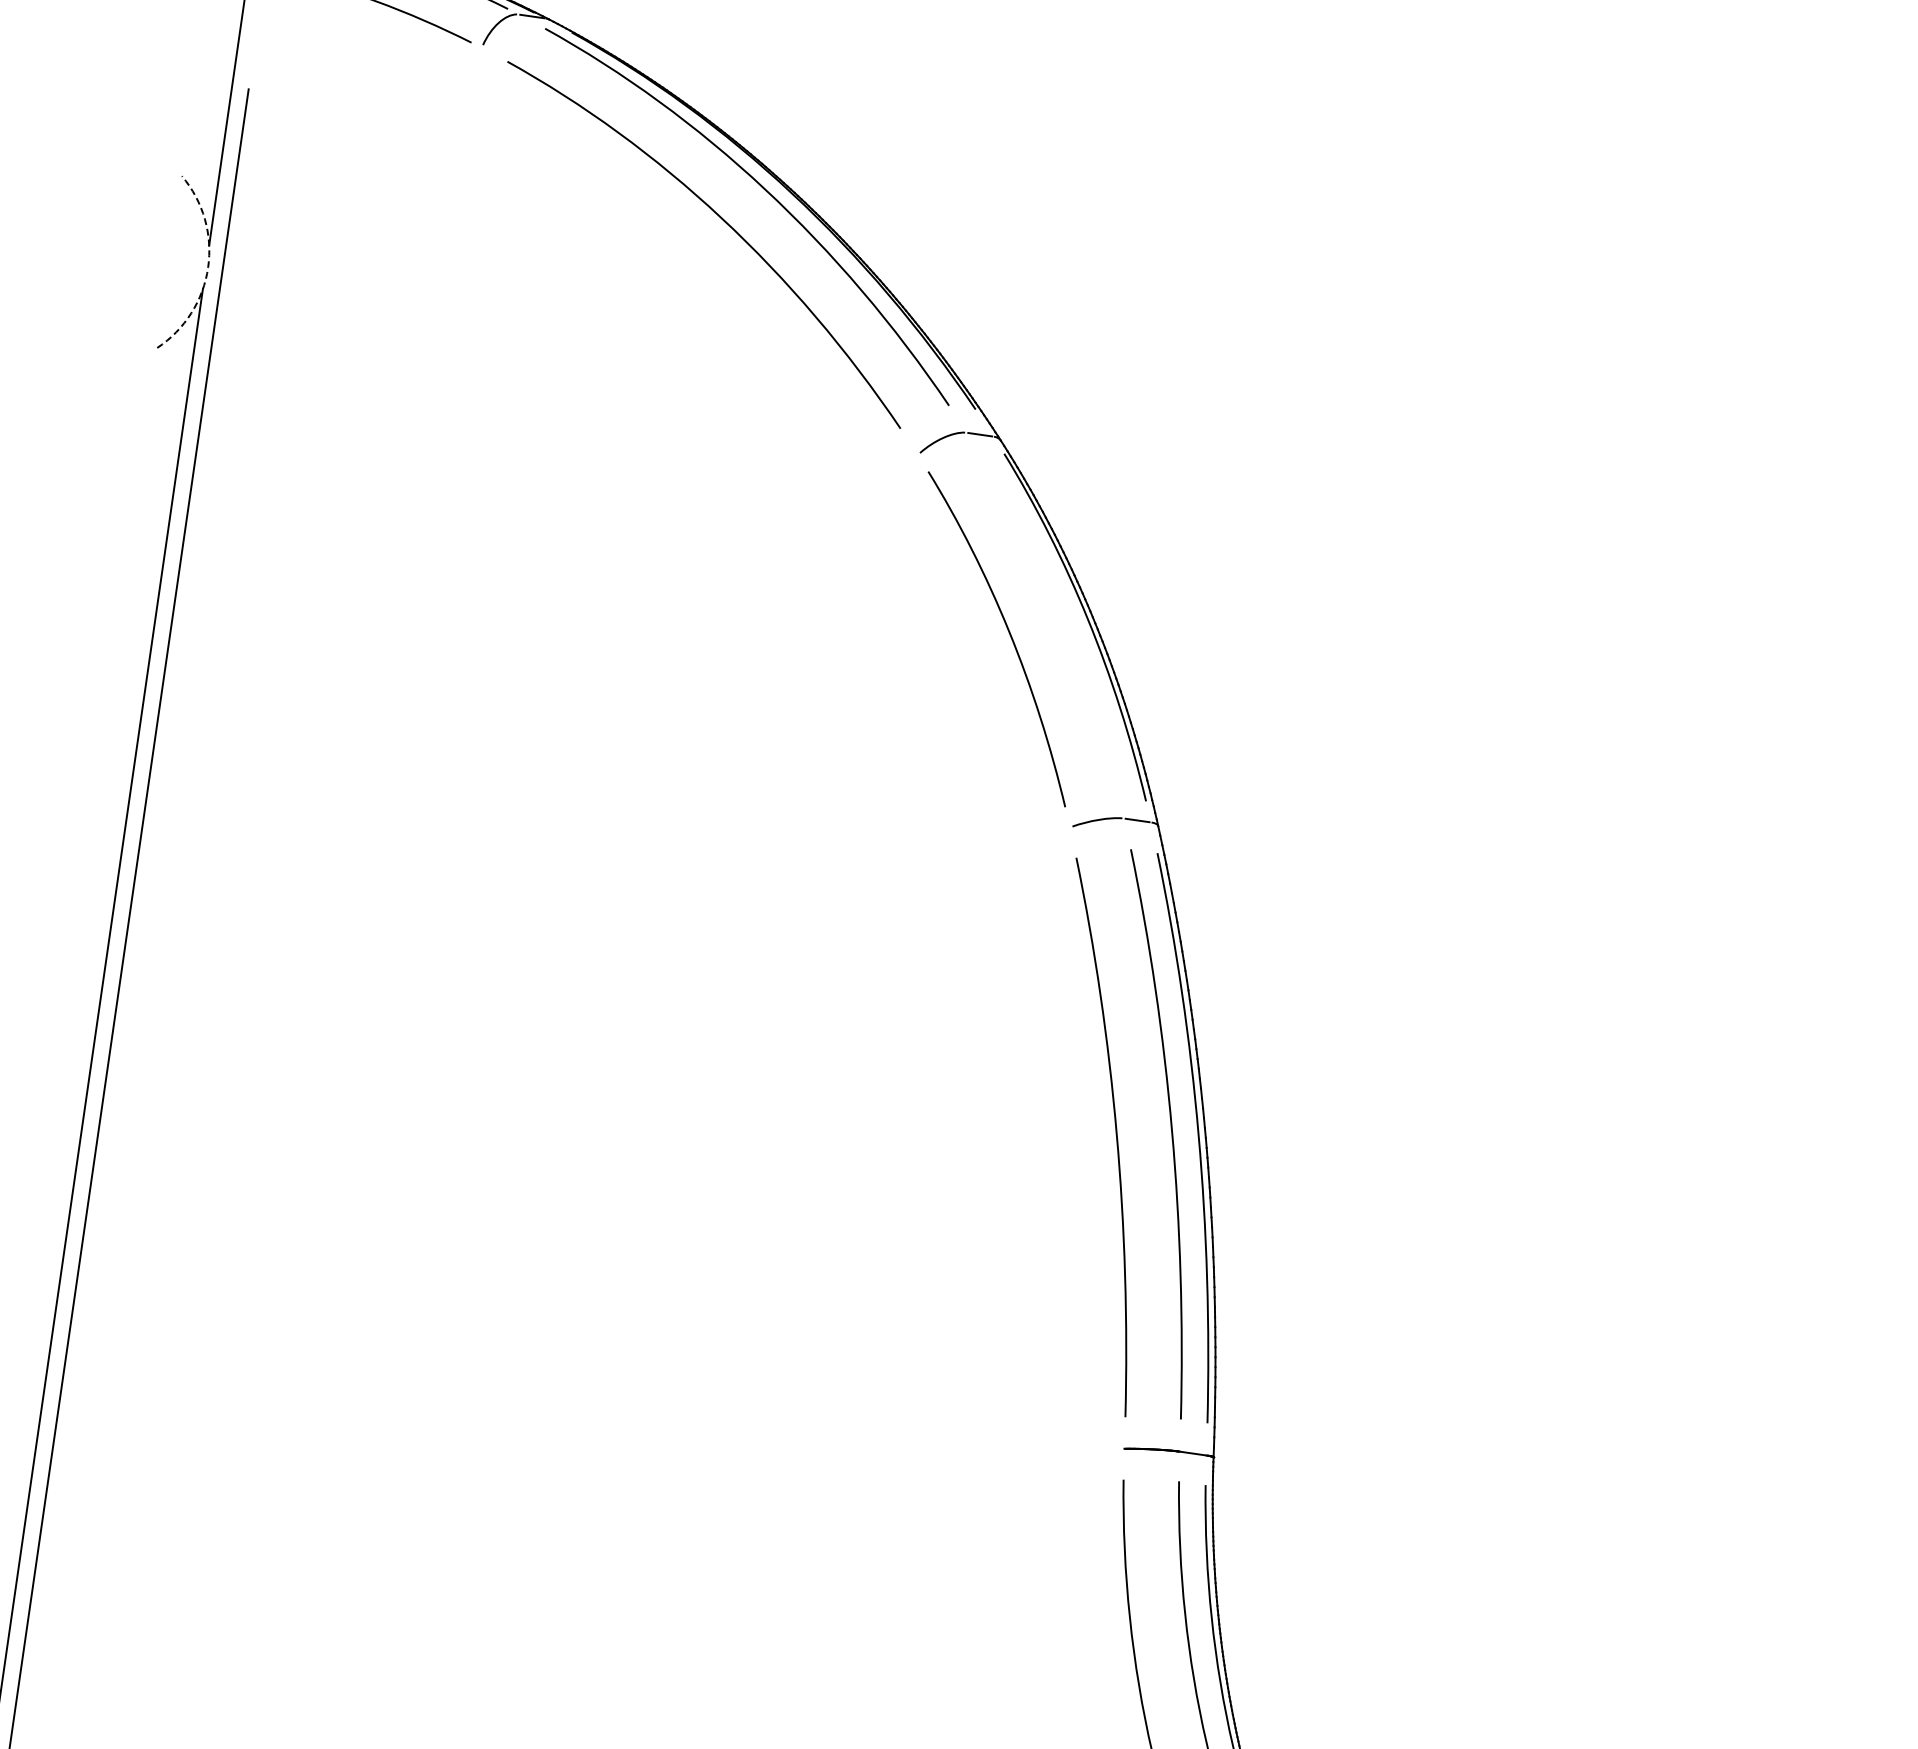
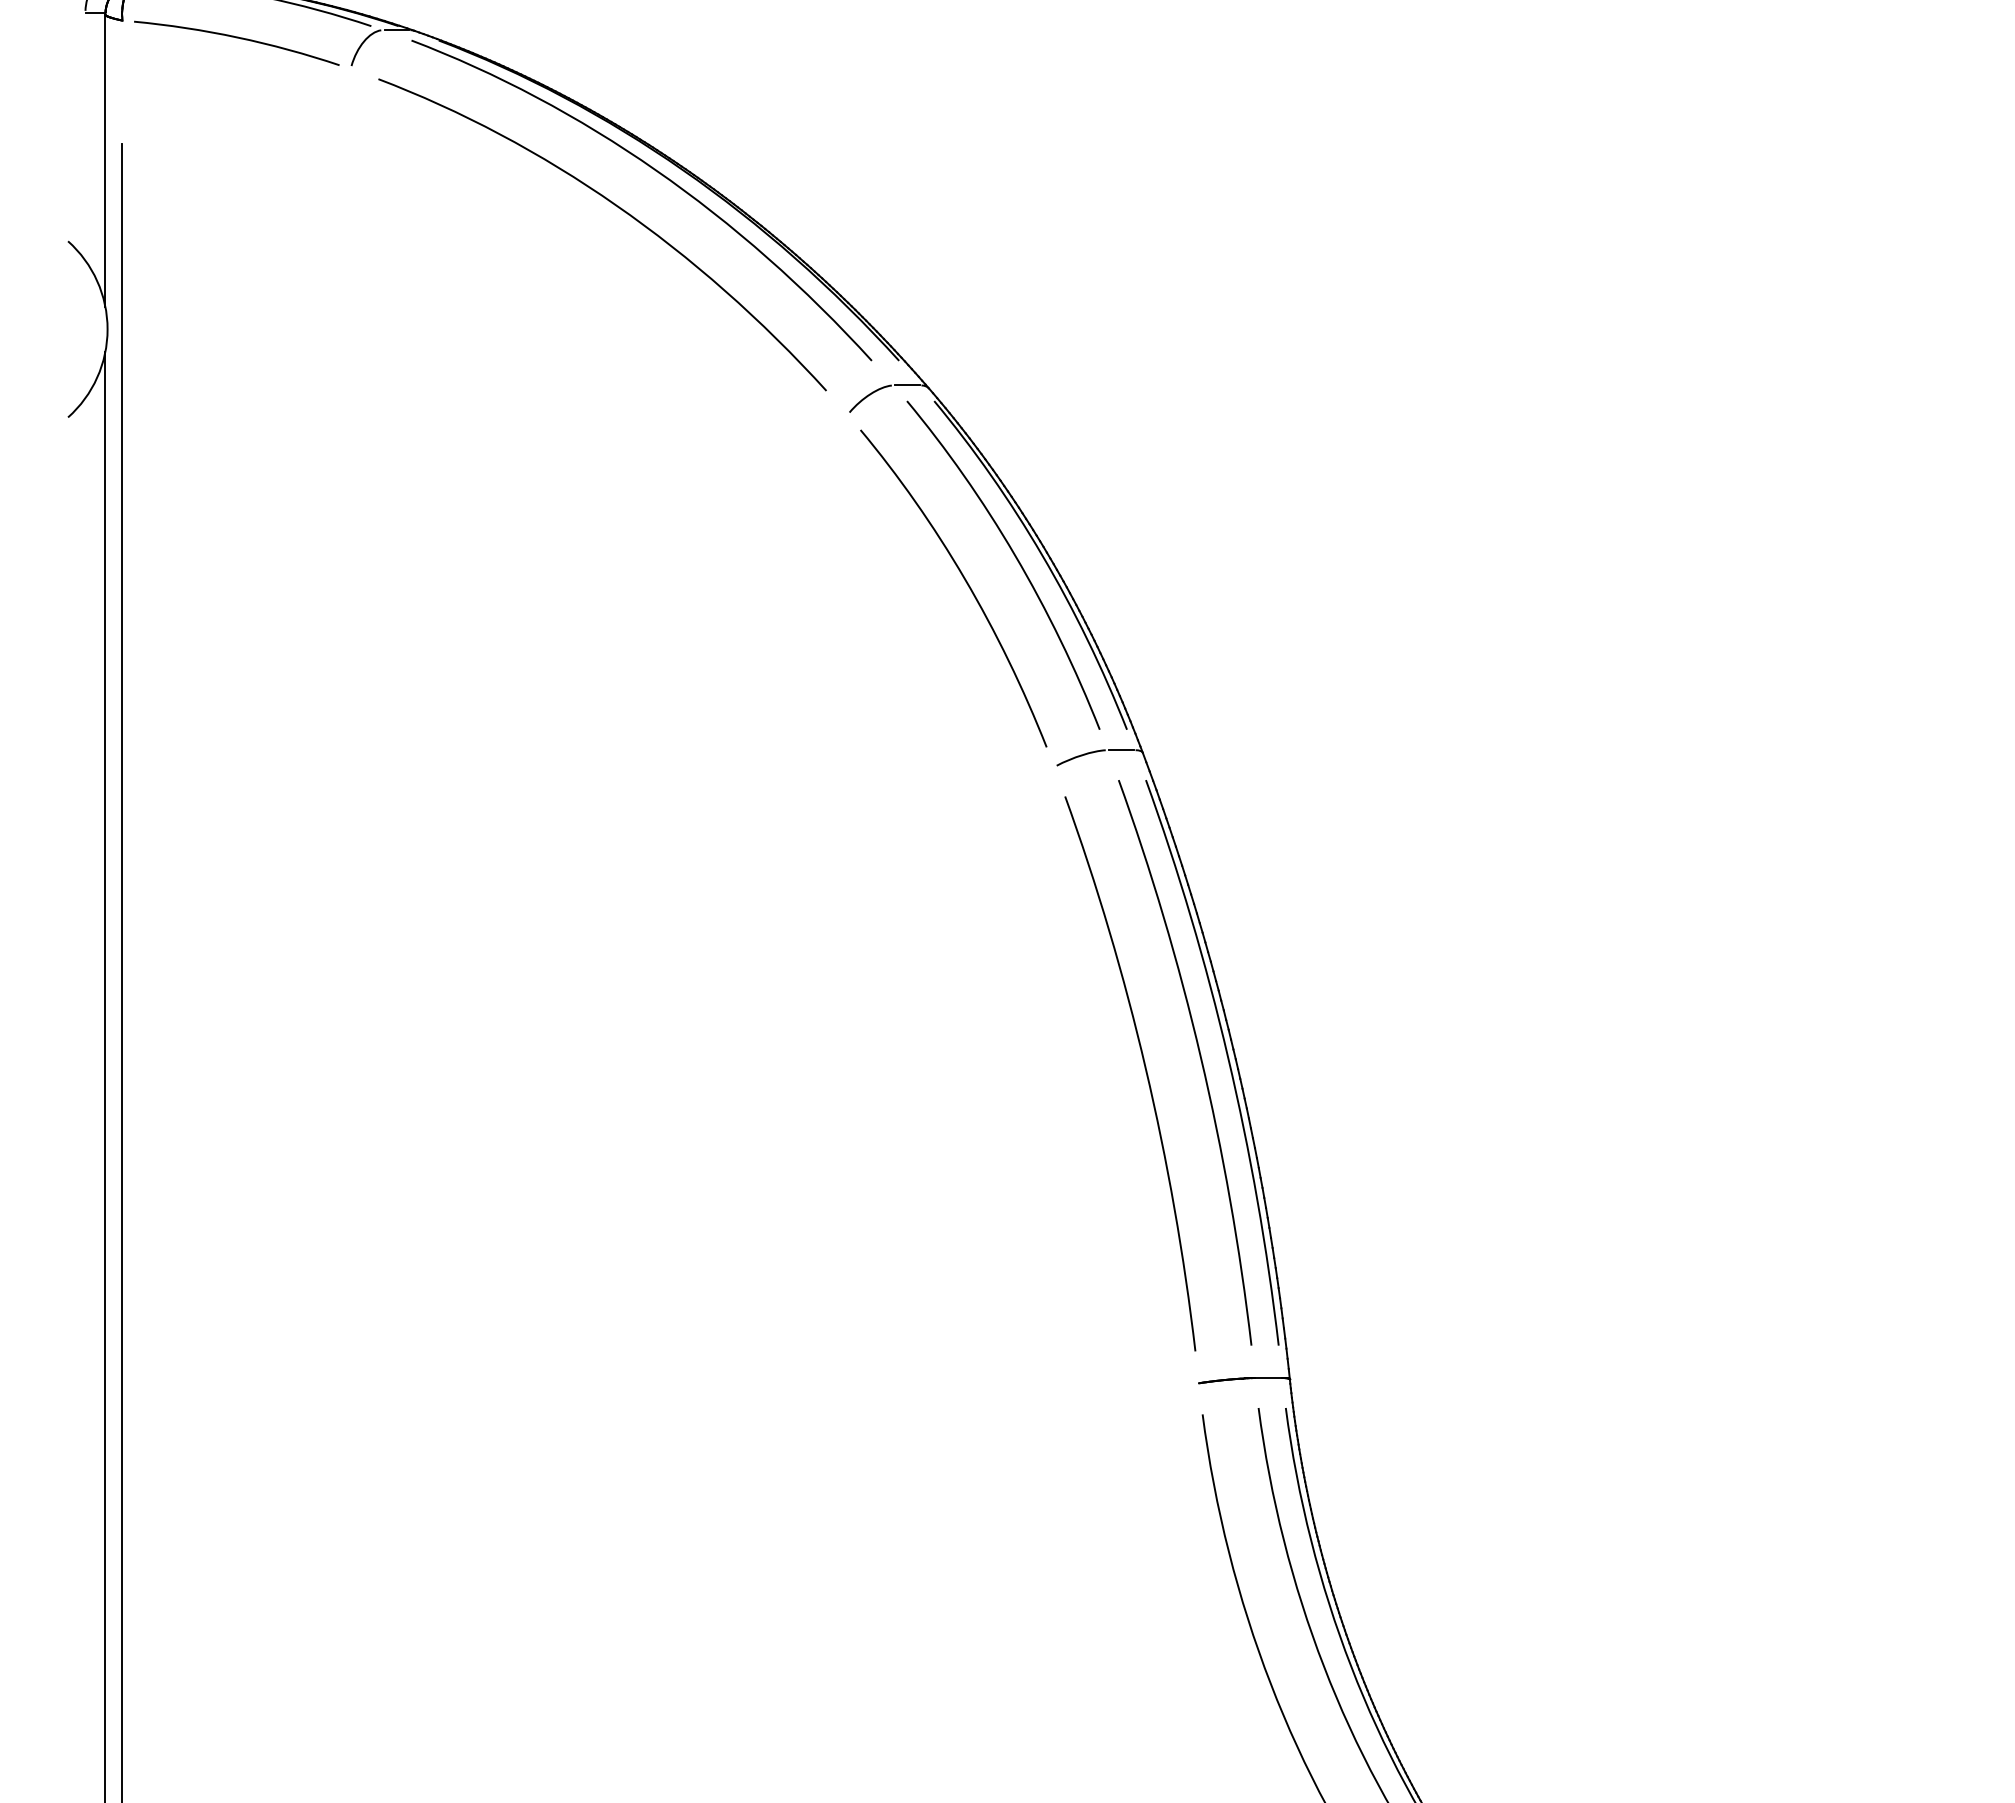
arc: (208, 267) -> (107, 329), dashed -> solid
curve: (1061, 618) -> (1015, 558), added

